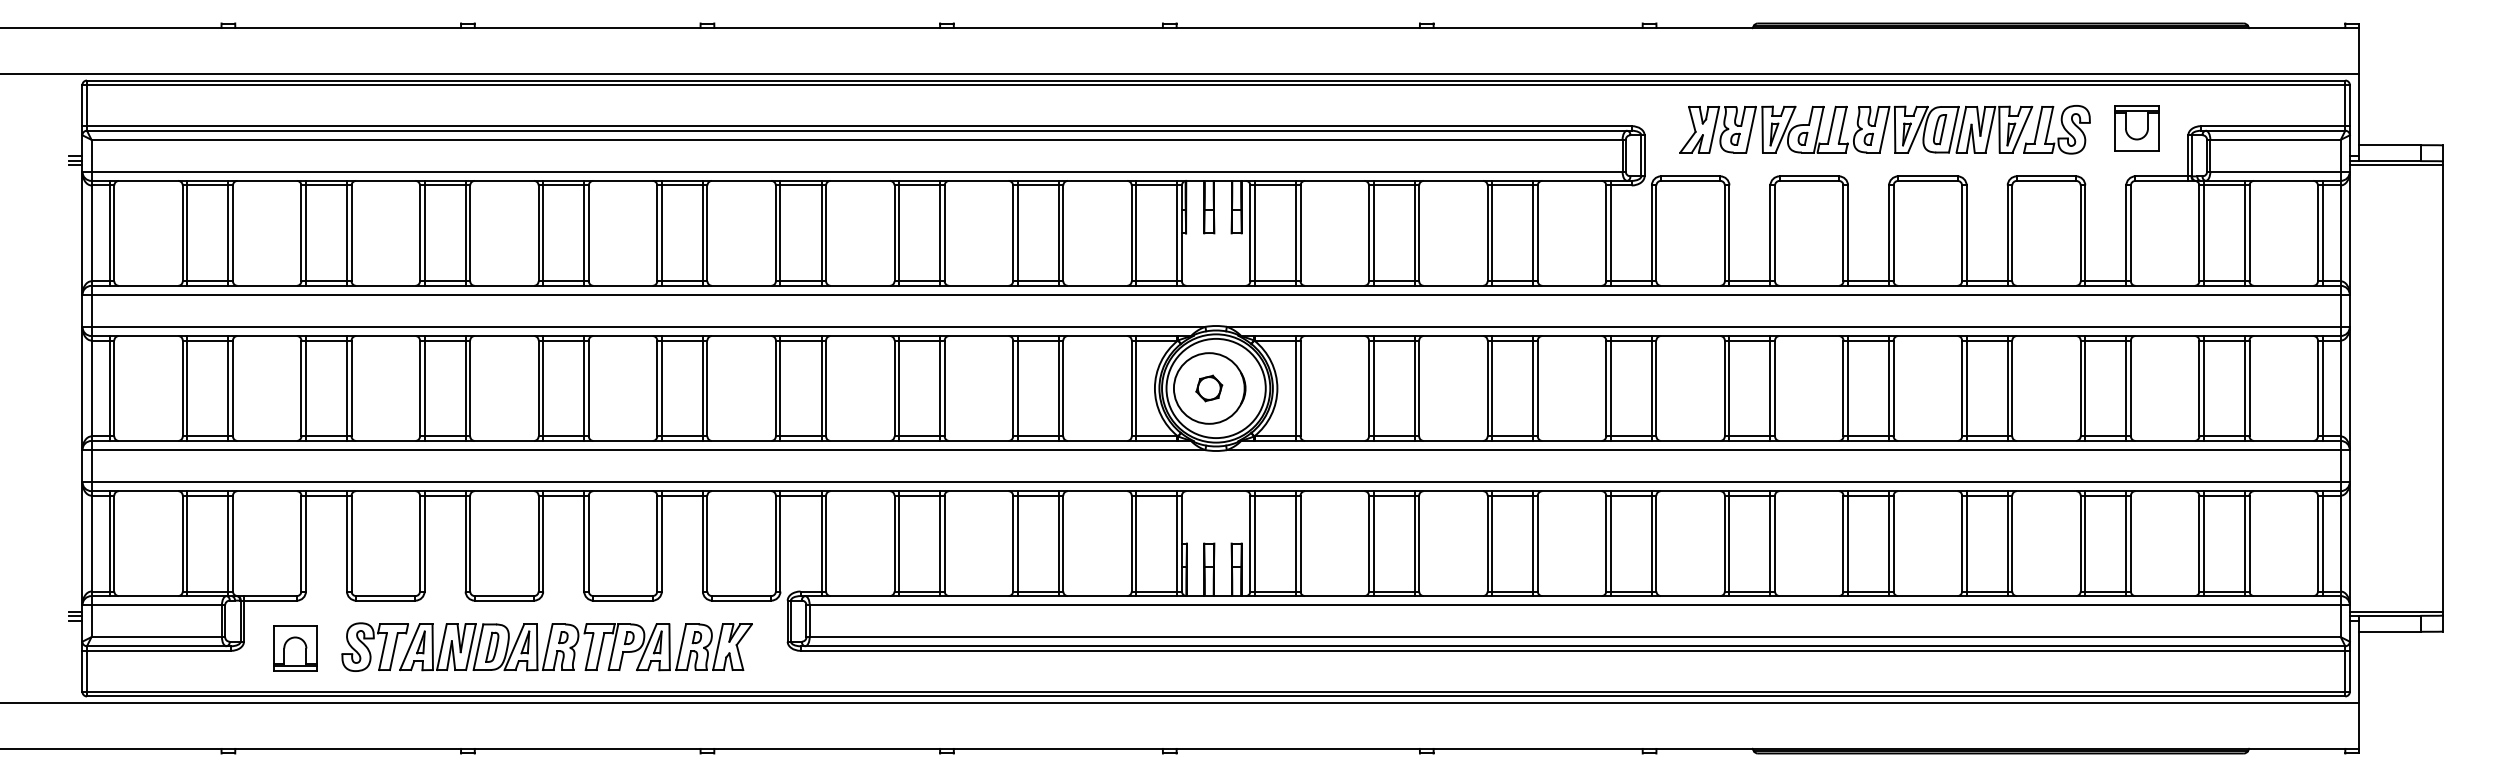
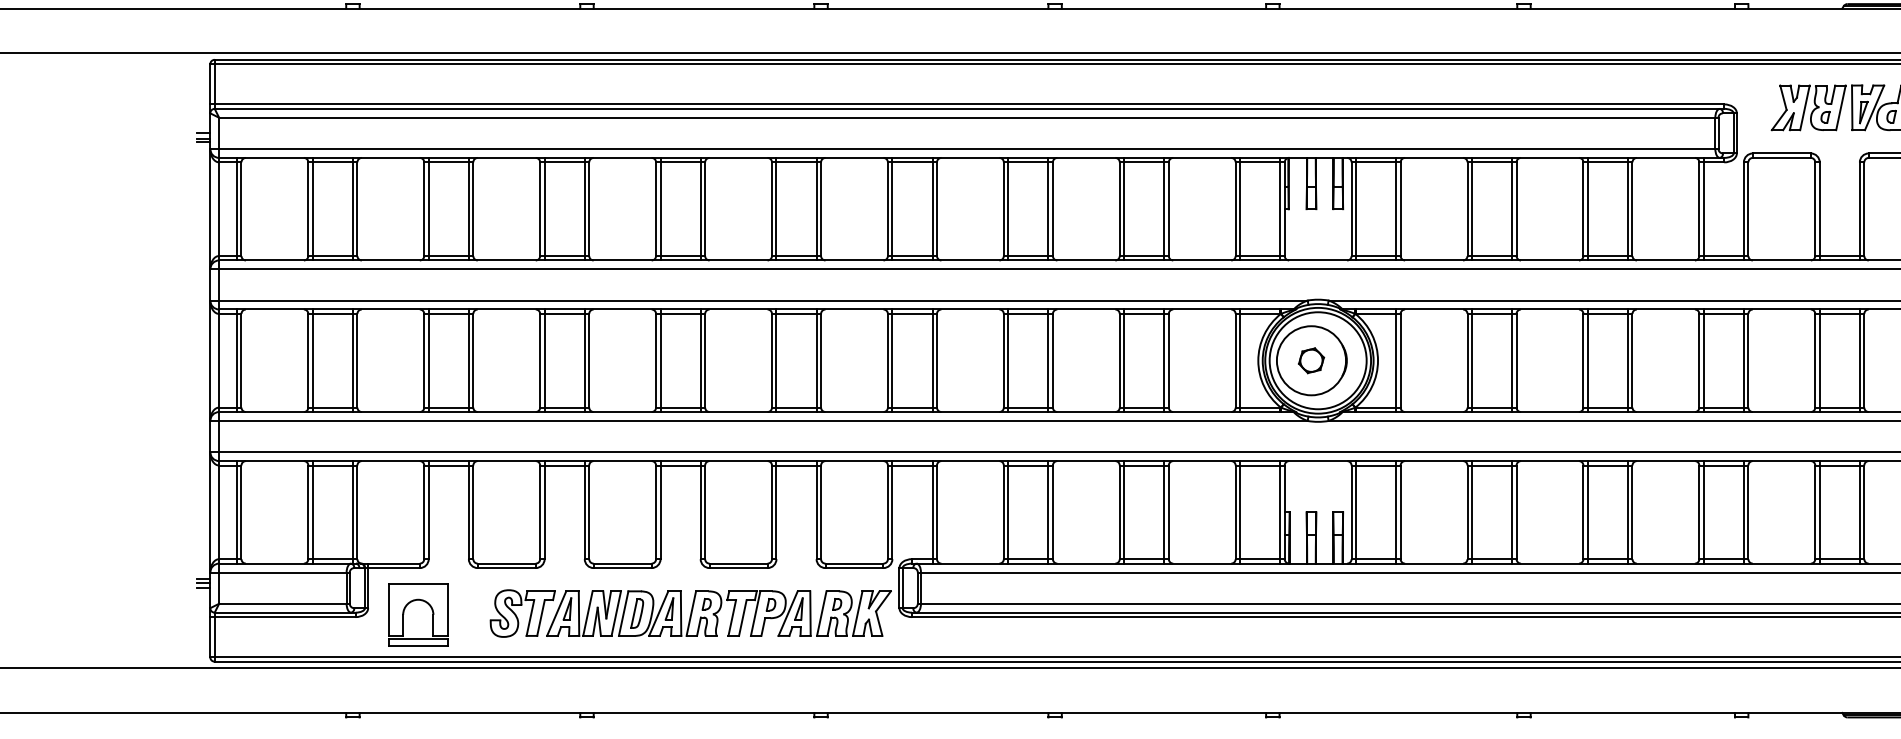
part: (546, 646) -> (690, 612), moved
part: (295, 648) -> (418, 614), size x1.4

